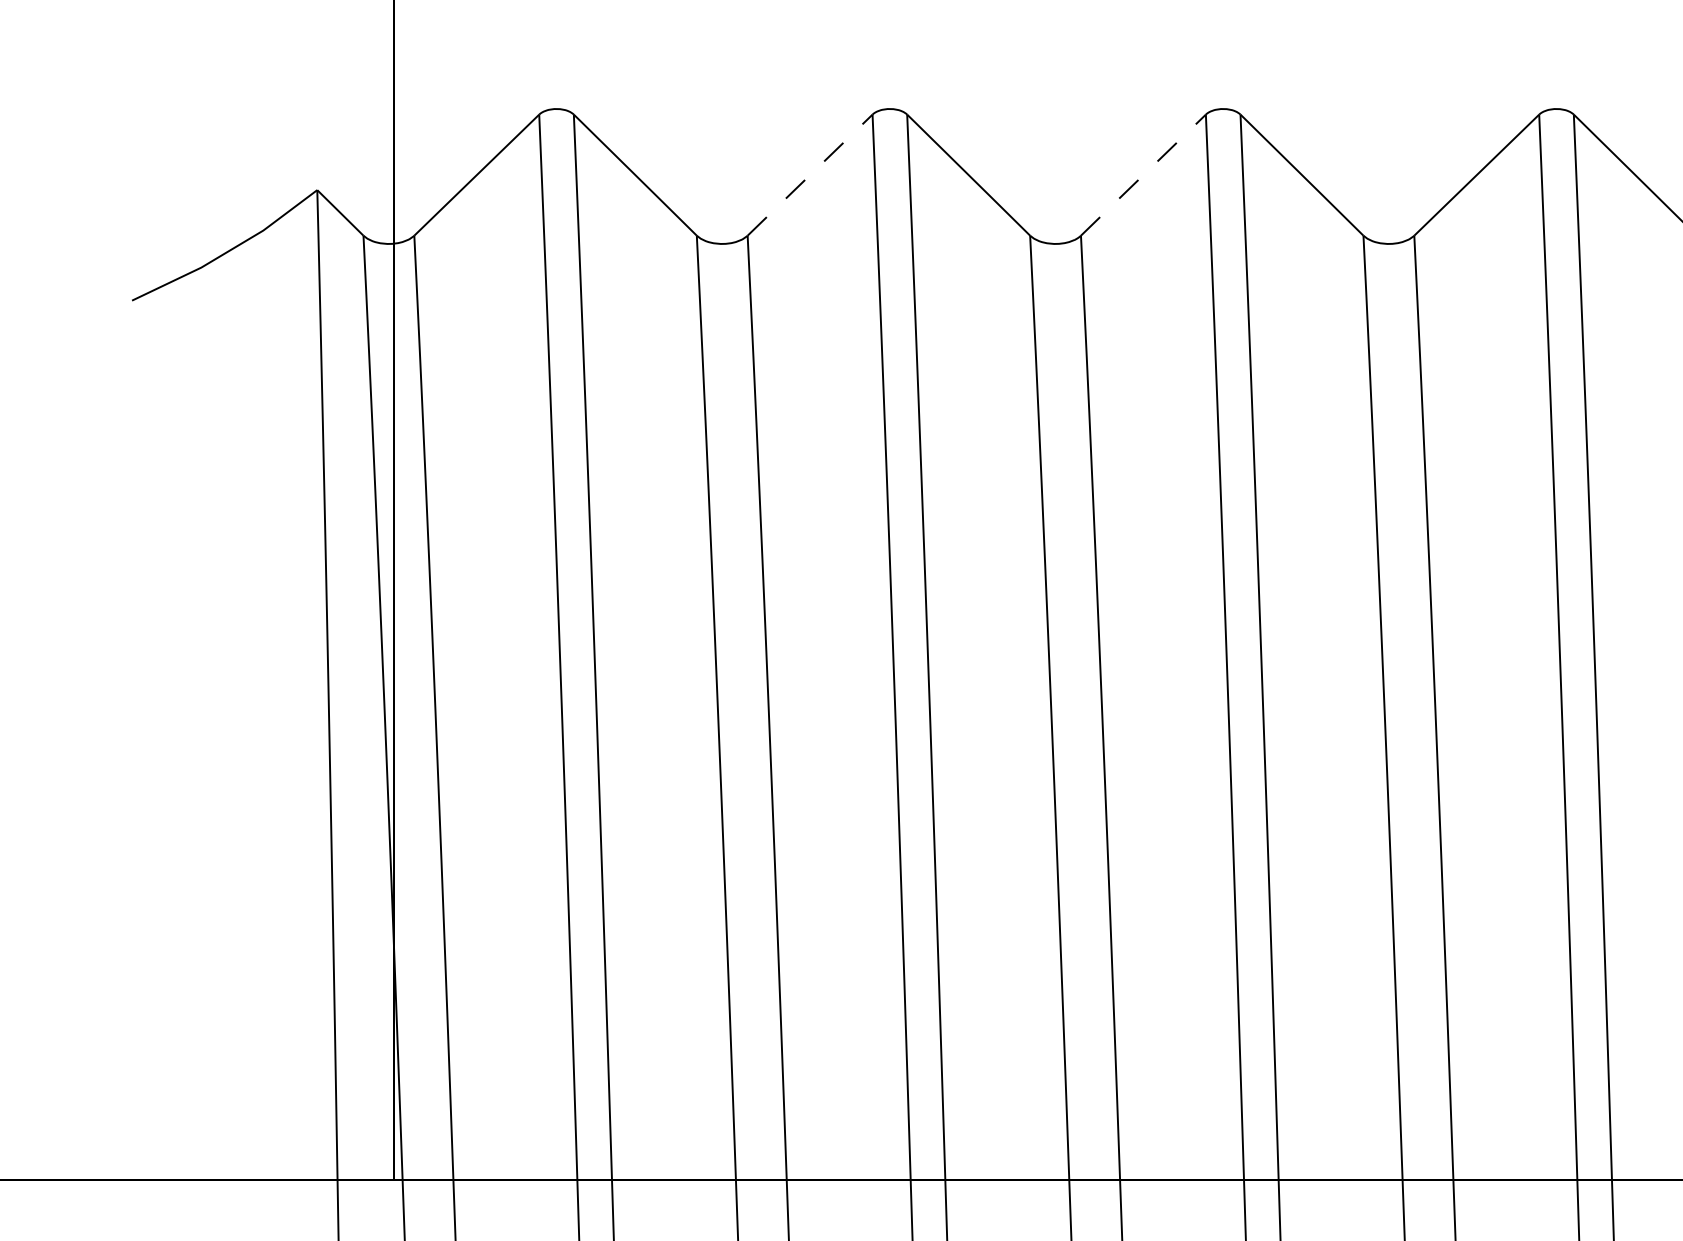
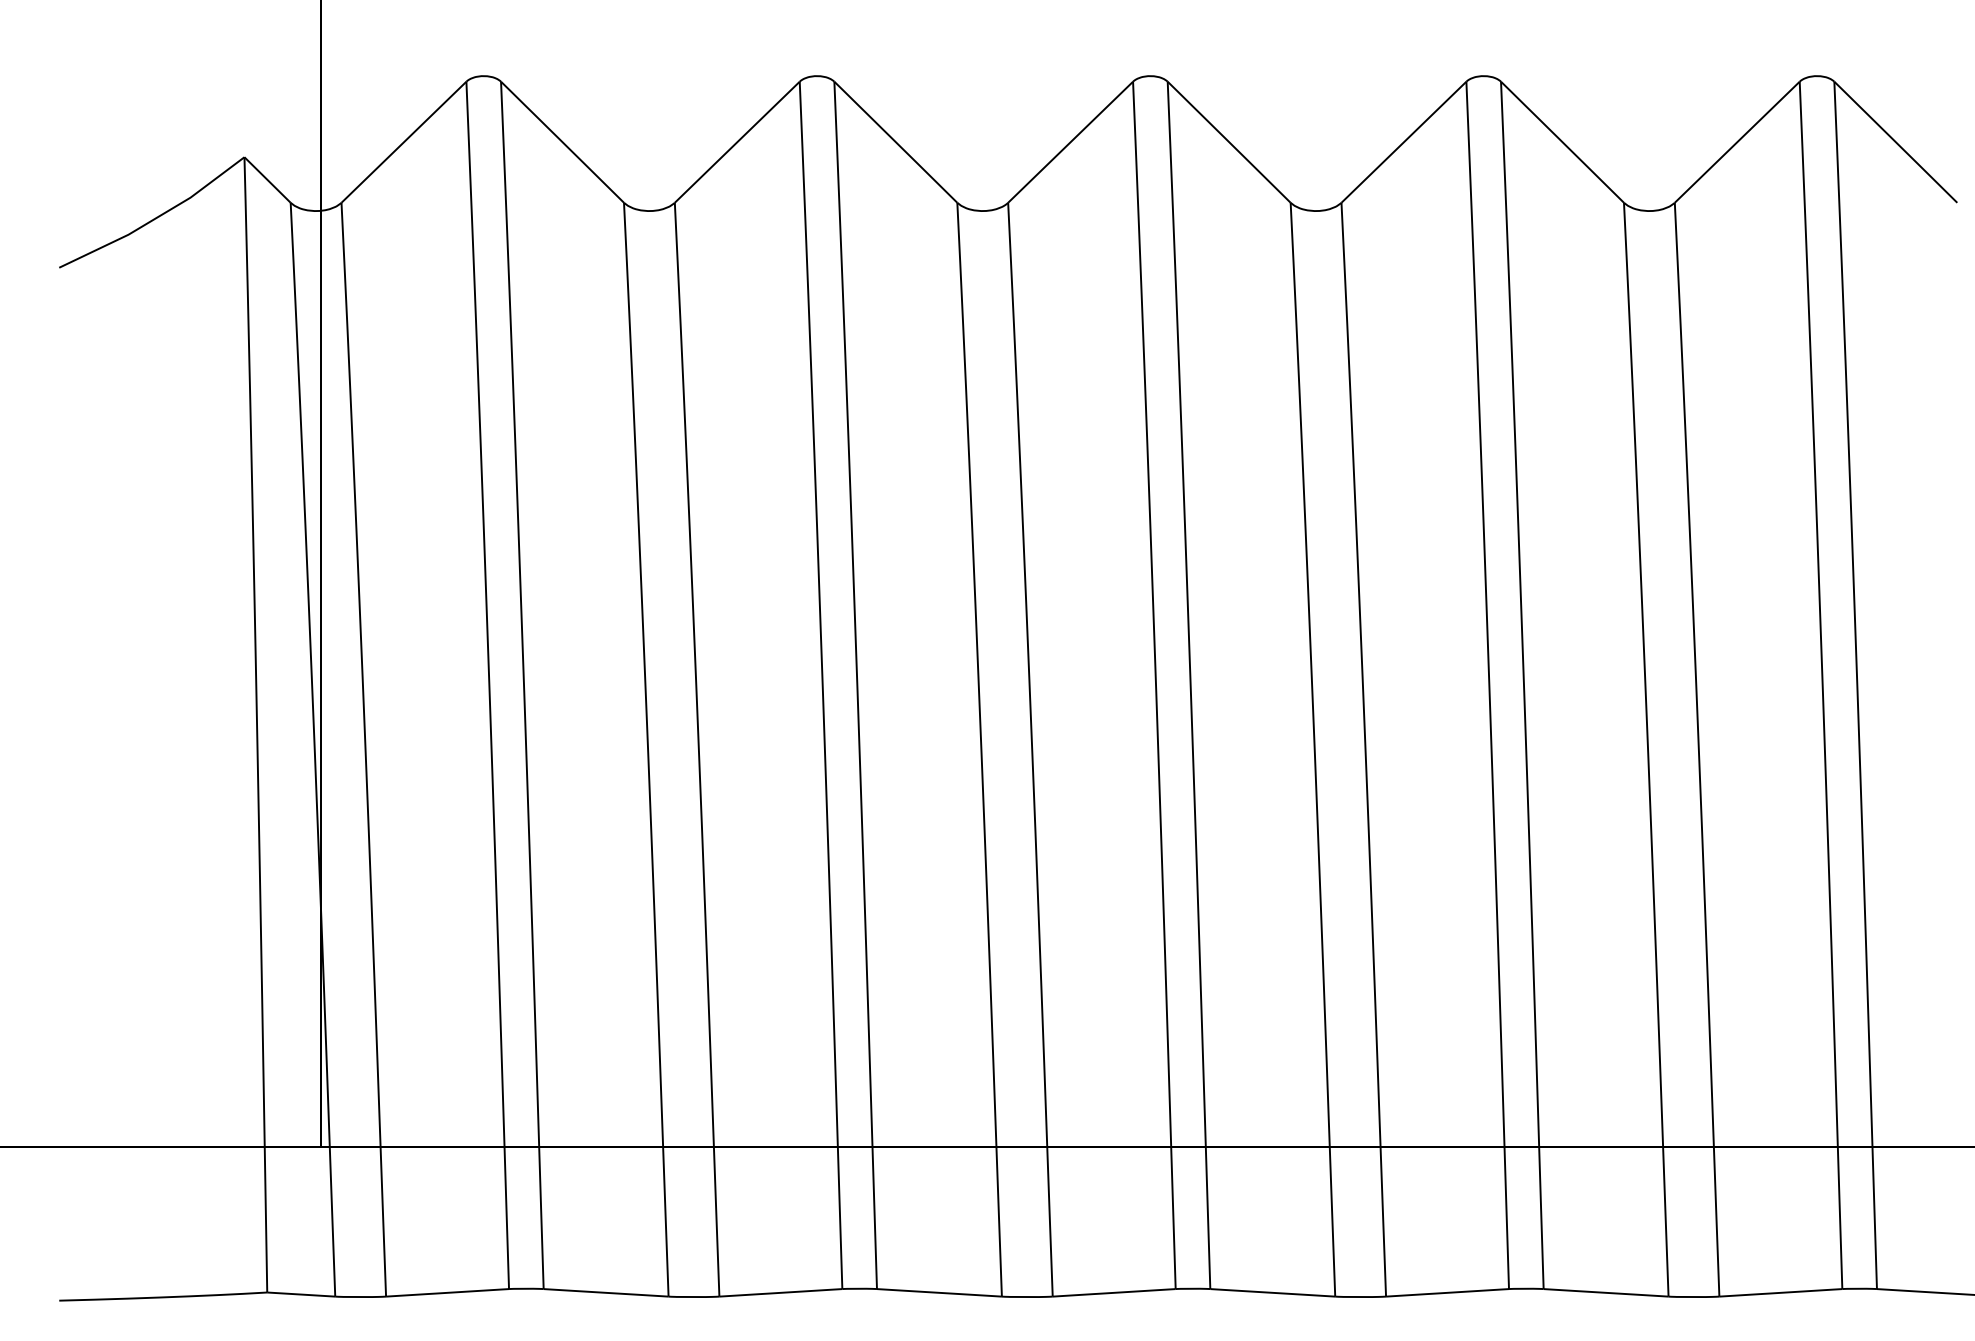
line: (810, 174) -> (737, 141), dashed -> solid
line: (1144, 174) -> (1071, 141), dashed -> solid

